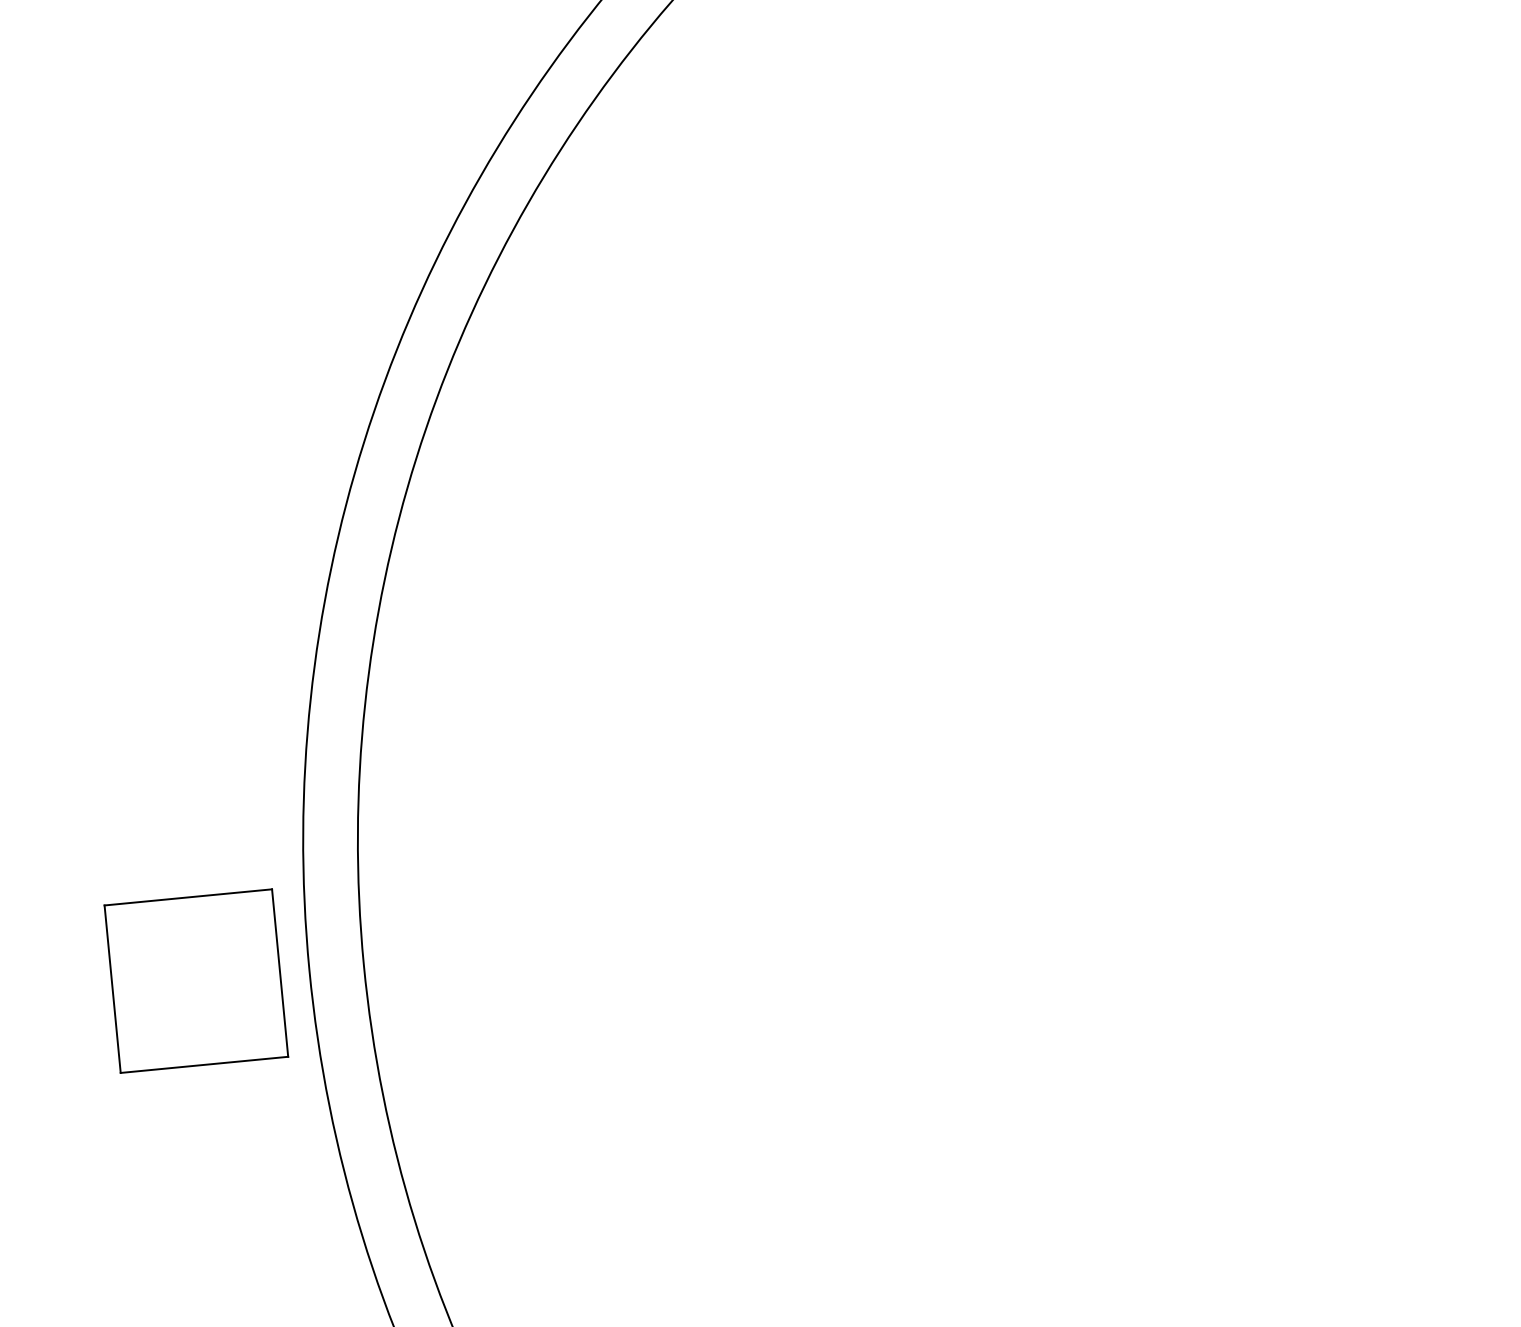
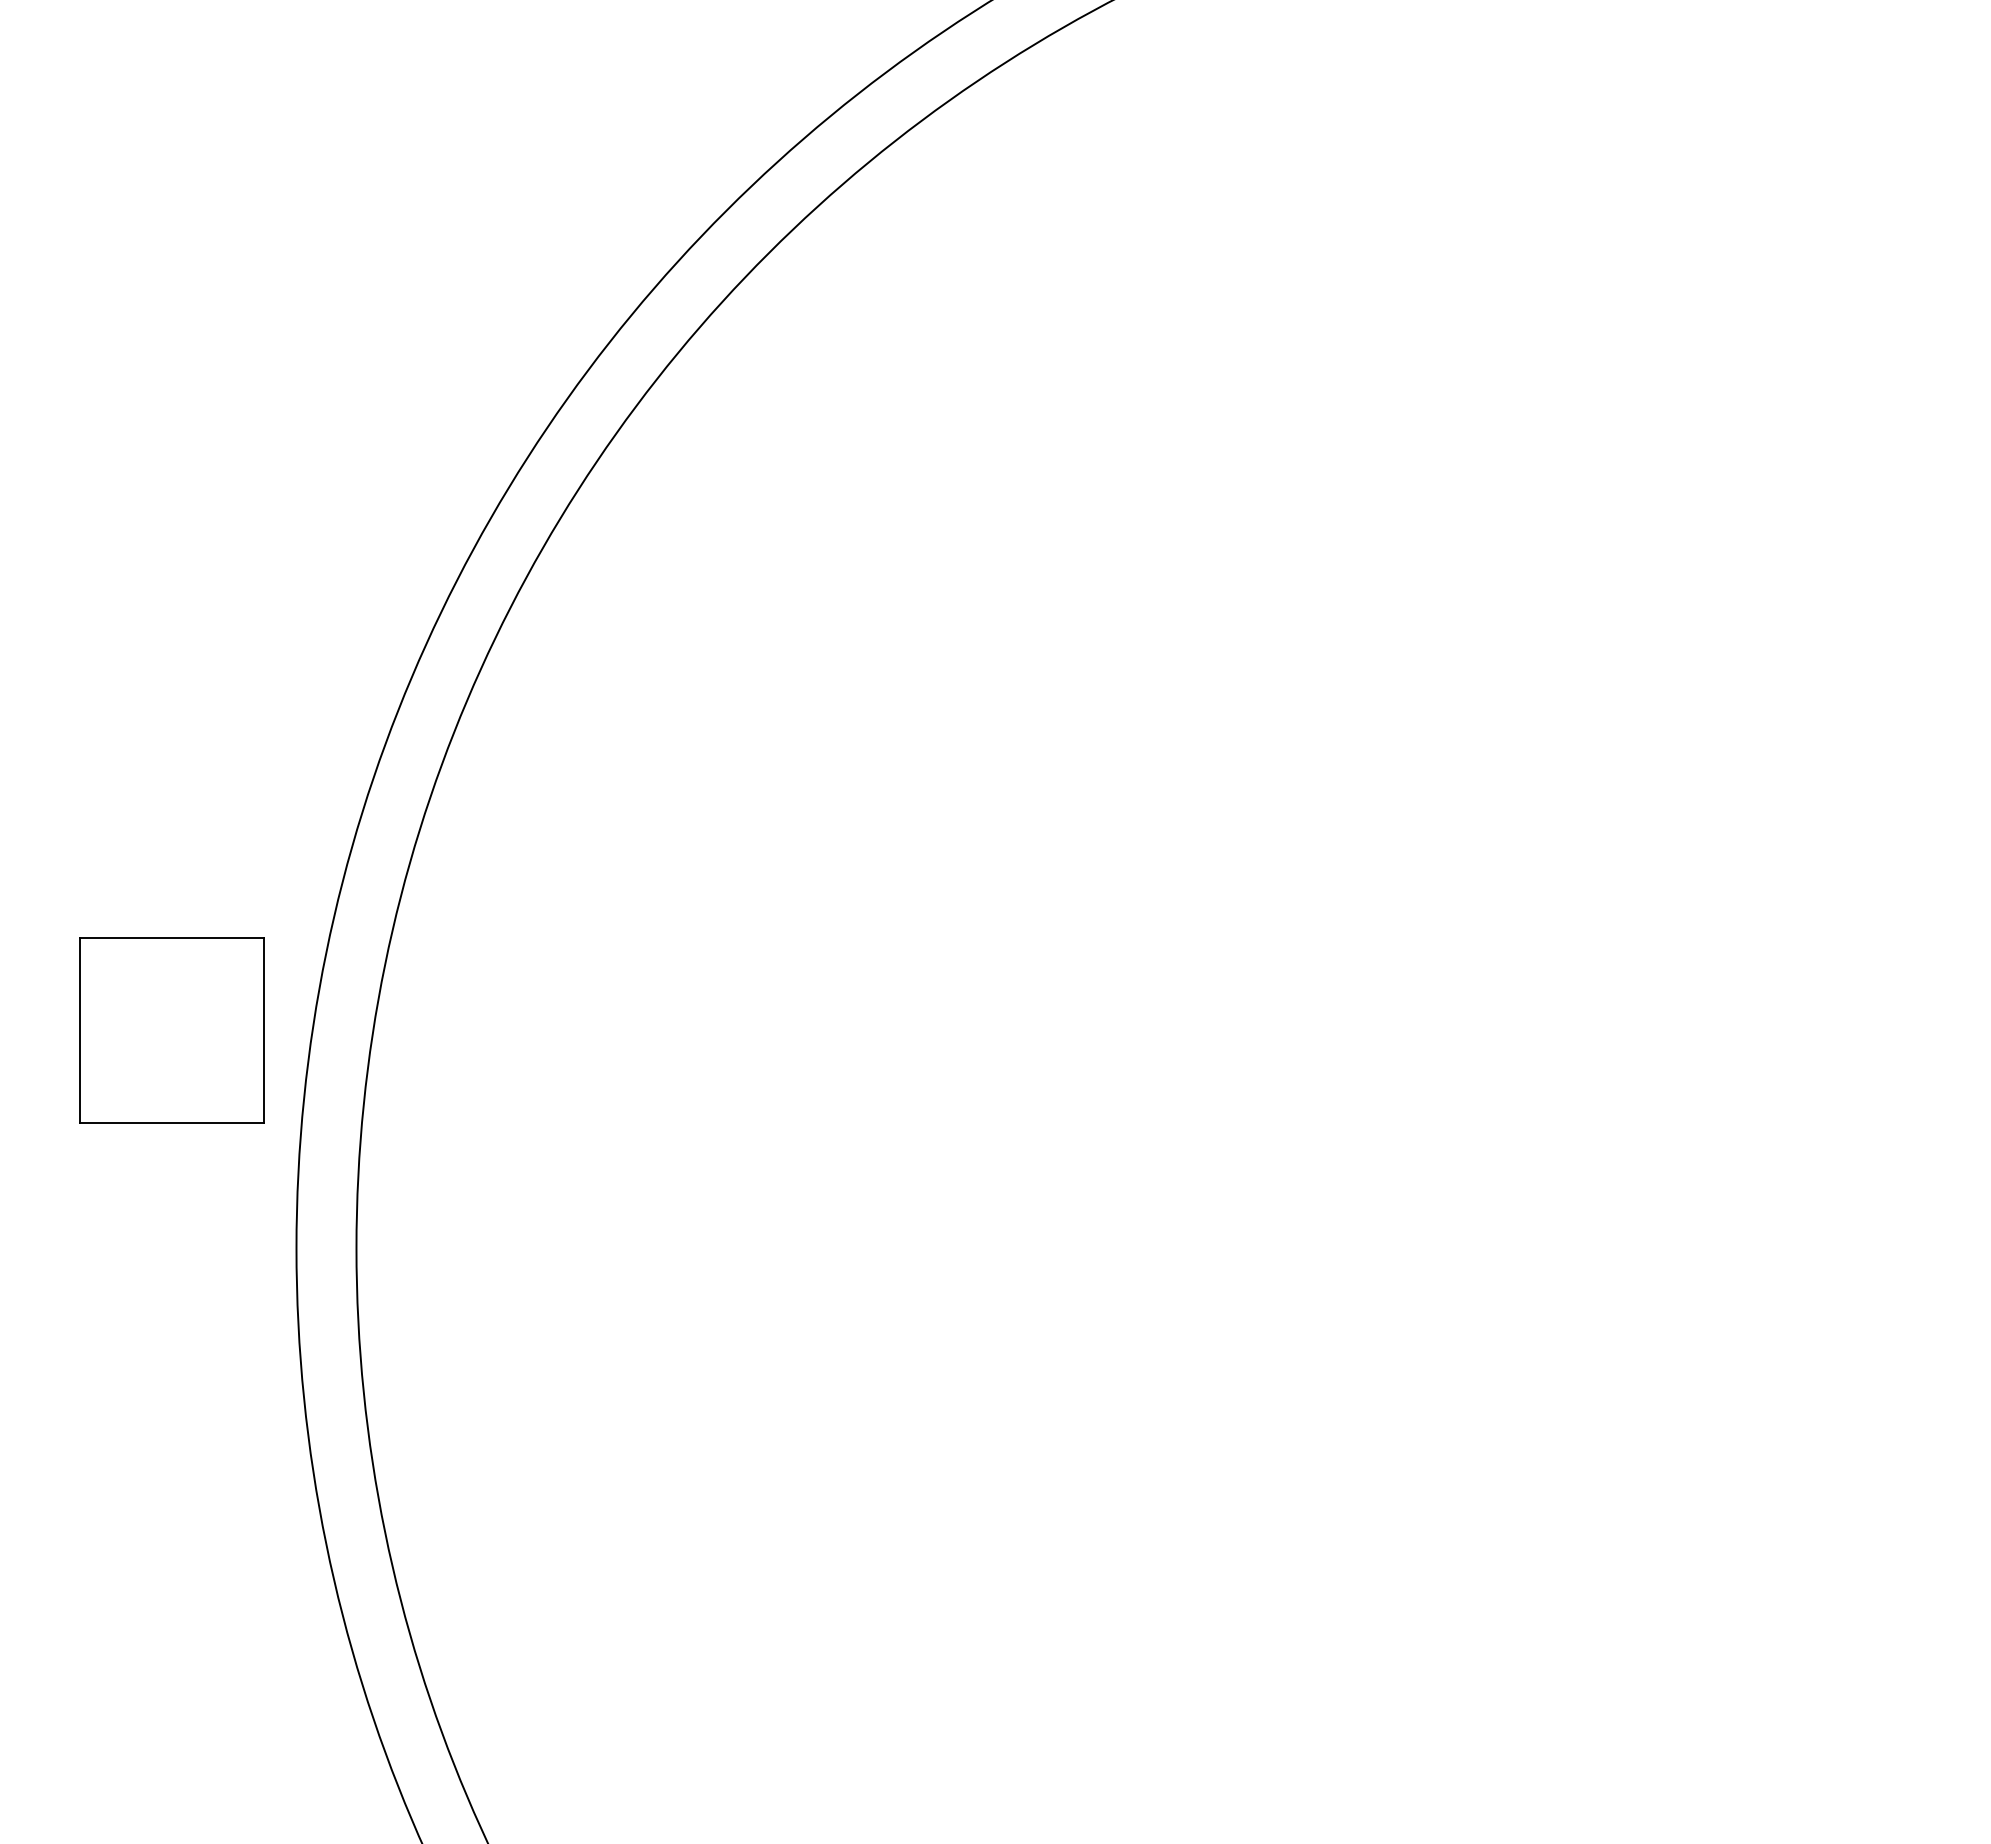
part: (196, 981) -> (171, 1030), moved

